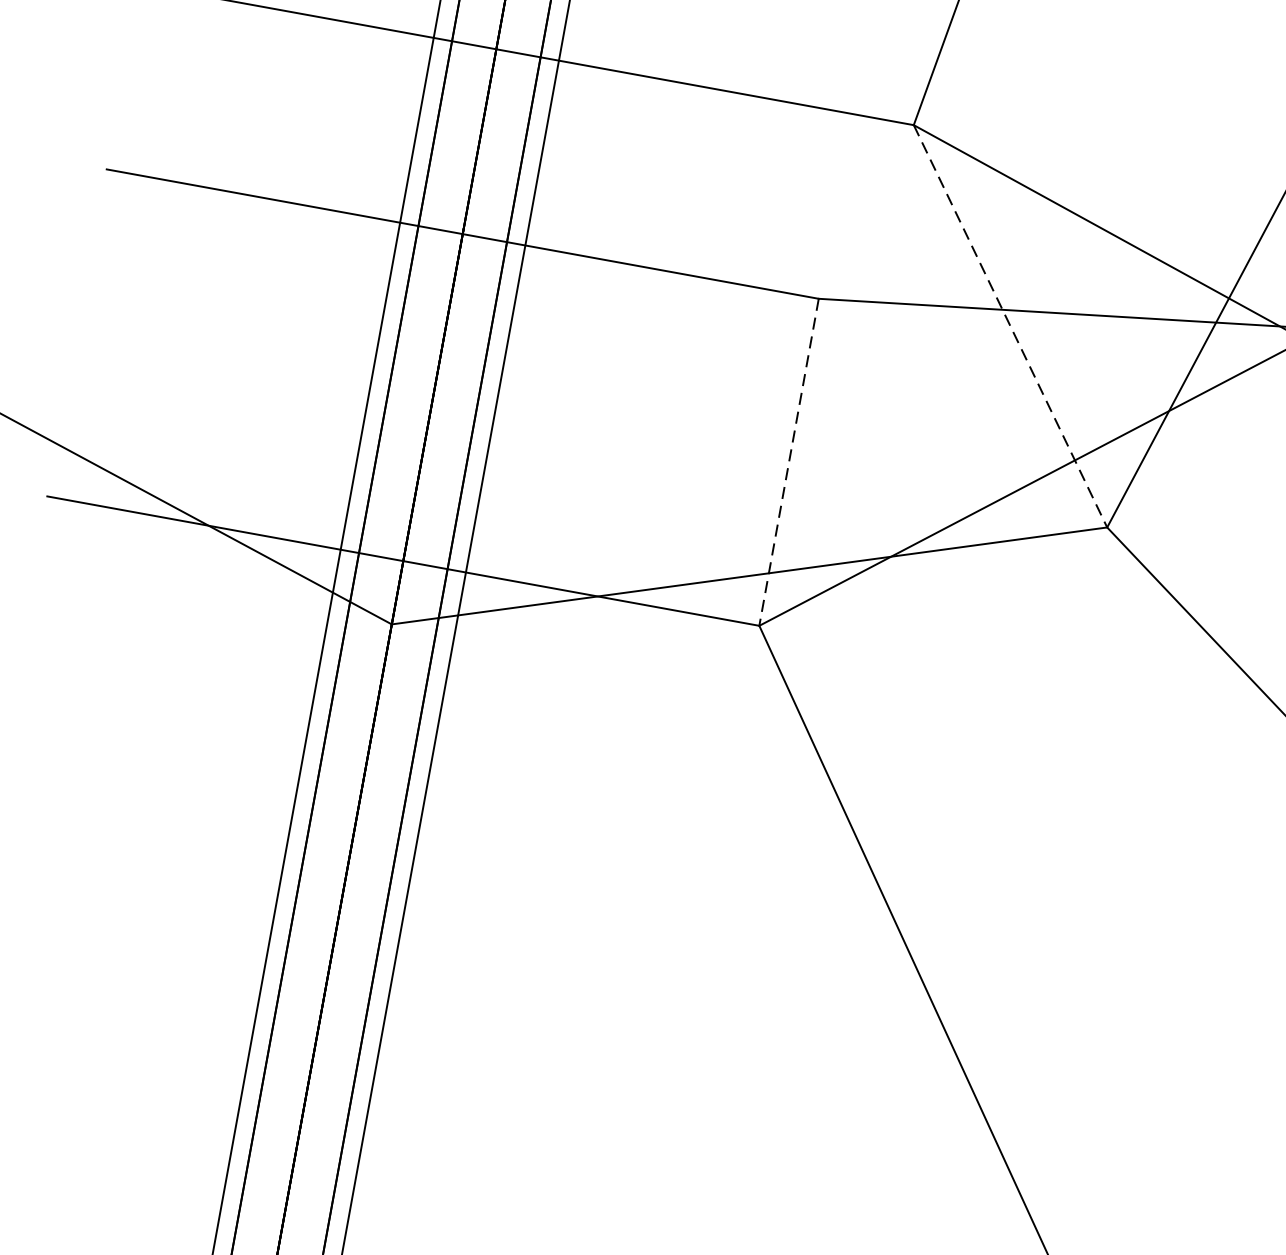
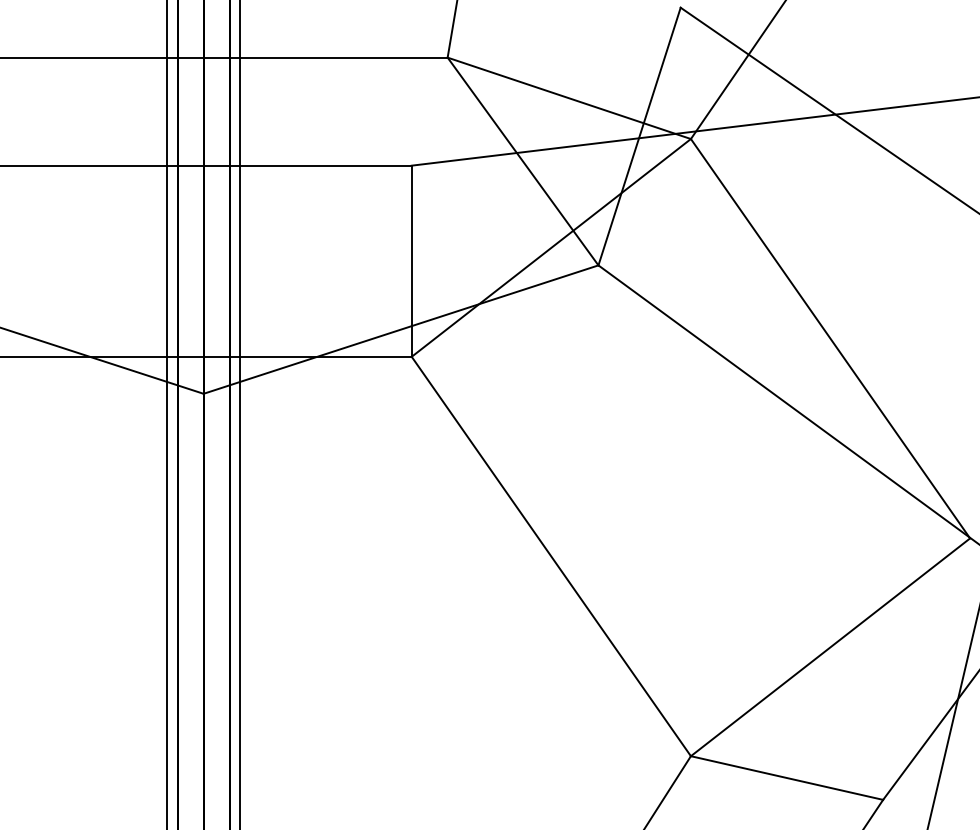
line: (1011, 326) -> (523, 161), dashed -> solid
line: (788, 462) -> (411, 261), dashed -> solid

